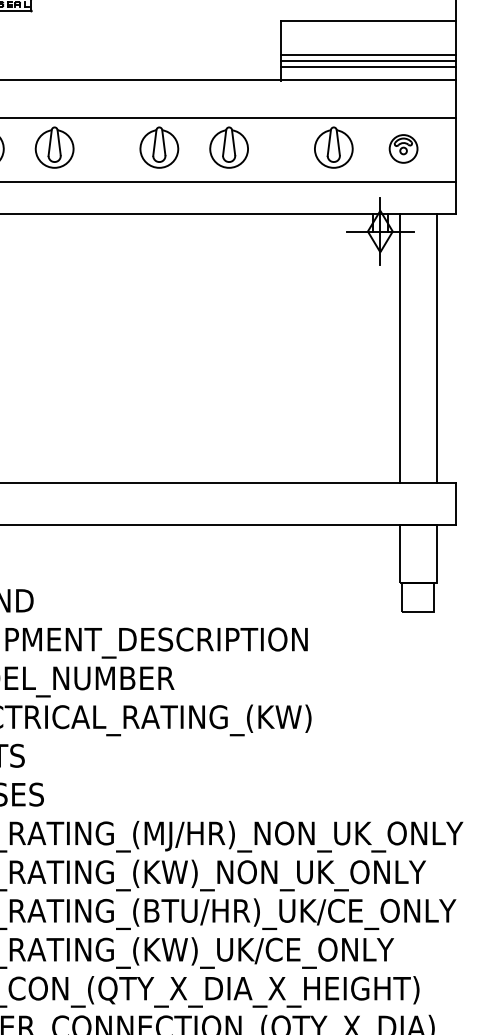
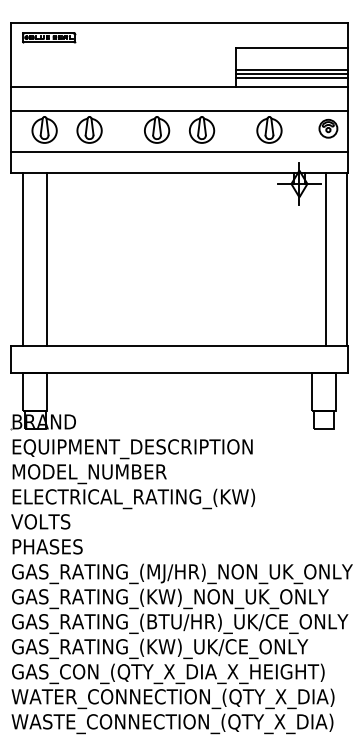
part: (403, 148) -> (328, 128), moved
line: (399, 348) -> (325, 259), moved
line: (436, 348) -> (346, 259), moved

